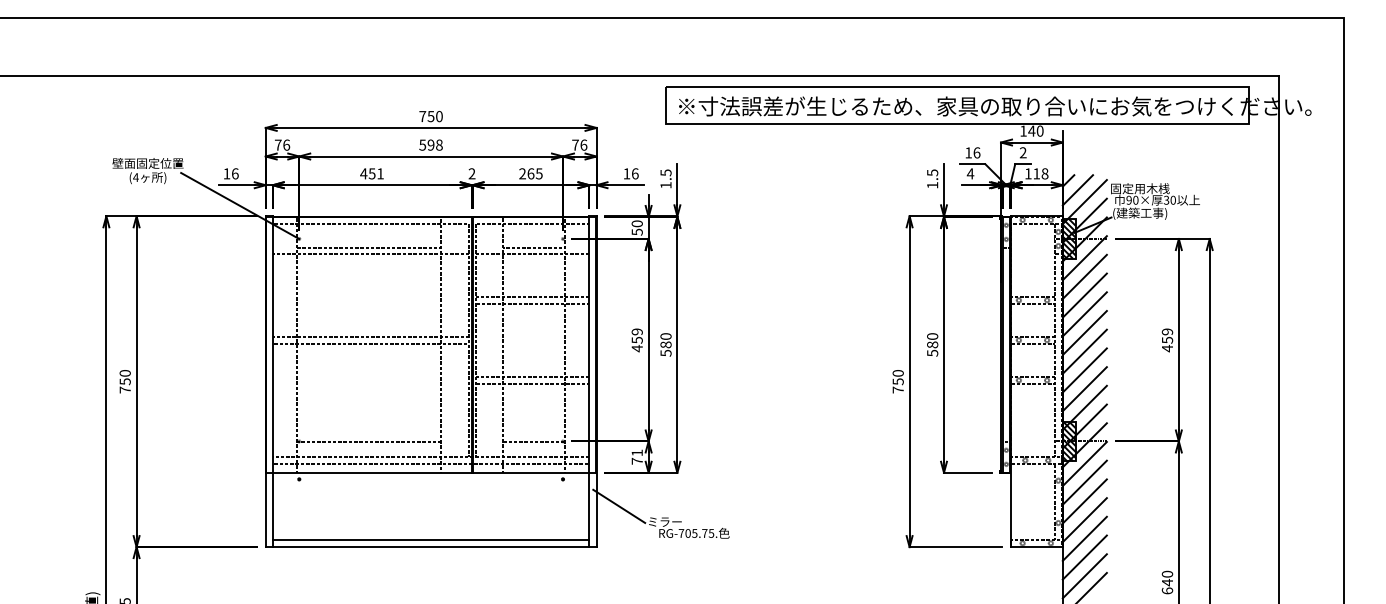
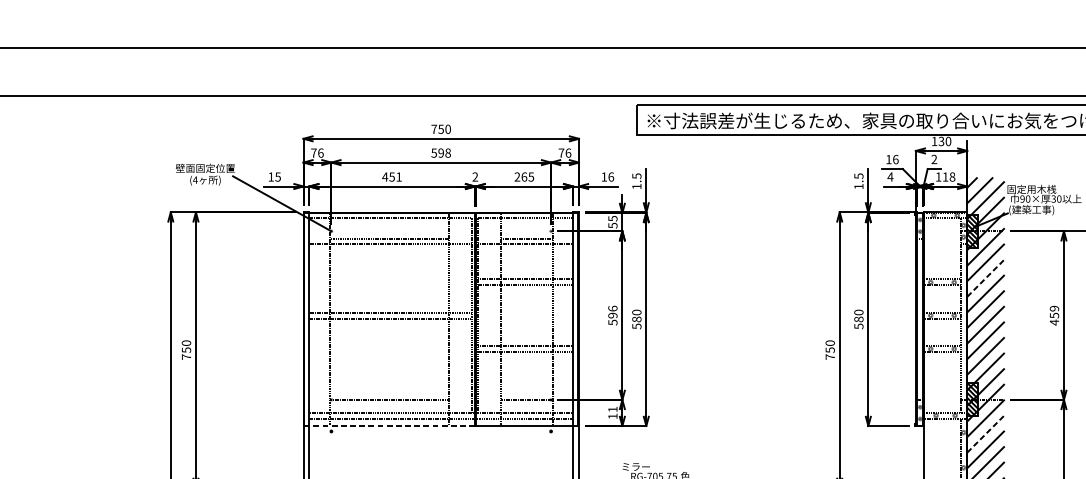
text: (1031, 130) -> (941, 140), 140 -> 130
text: (234, 173) -> (277, 176), 16 -> 15
text: (636, 223) -> (612, 218), 50 -> 55
line: (1085, 295) -> (986, 278), solid -> dashed
text: (636, 340) -> (612, 315), 459 -> 596
text: (636, 460) -> (612, 415), 71 -> 11
line: (369, 472) -> (389, 425), solid -> dashed
line: (1085, 482) -> (986, 434), solid -> dashed
line: (619, 505) -> (598, 453), removed

